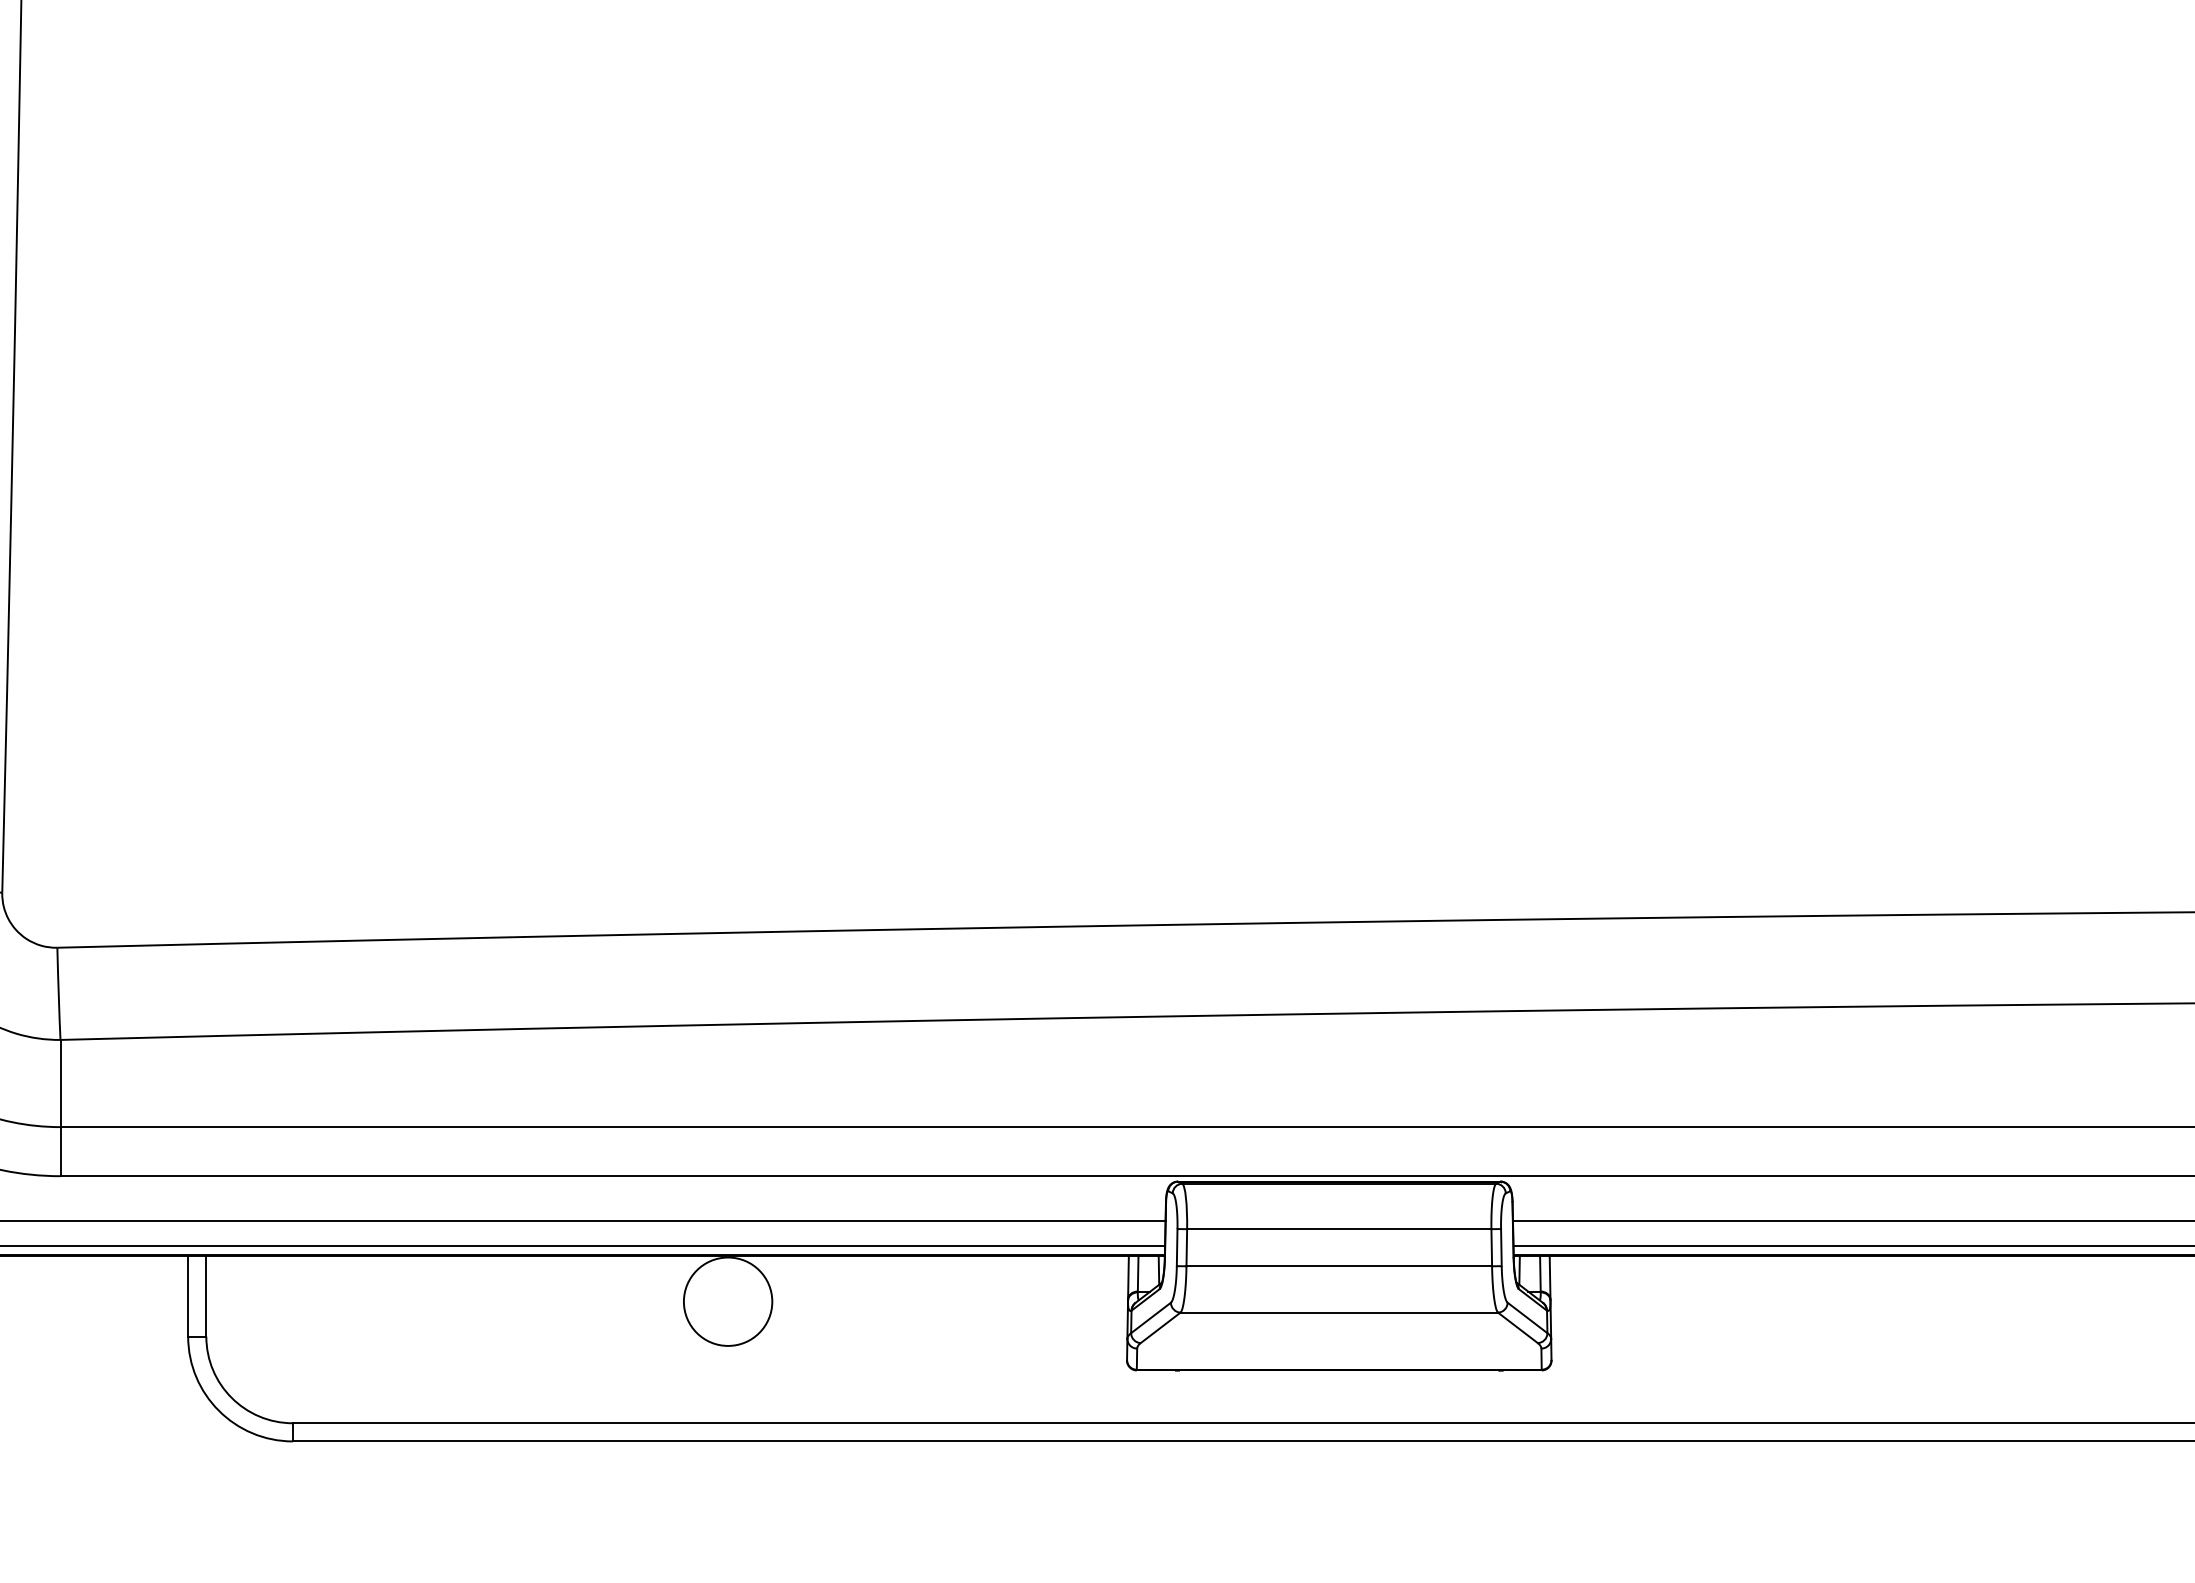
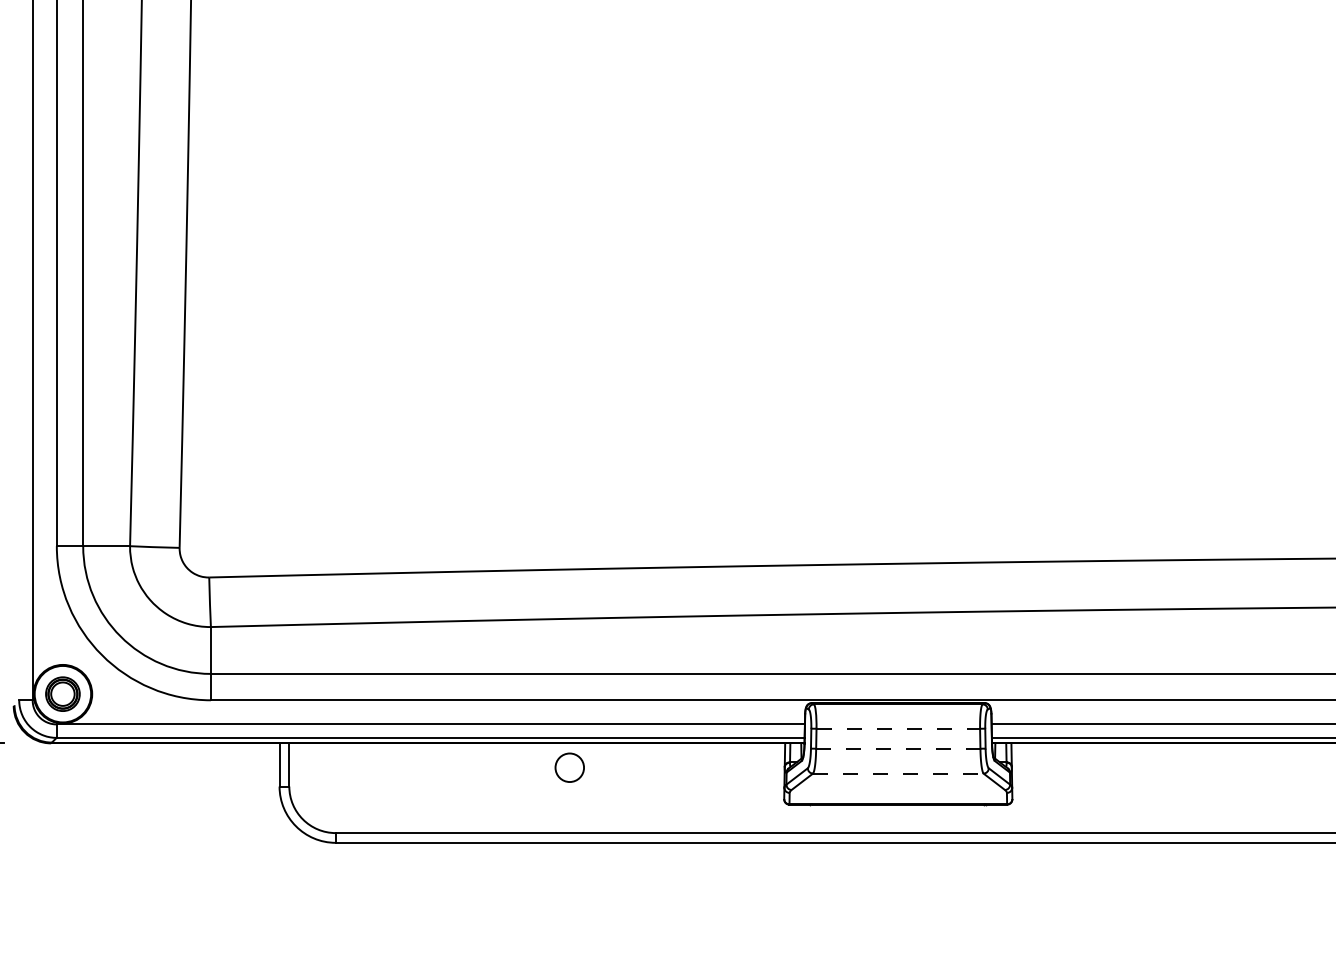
line: (1339, 1228) -> (898, 728), solid -> dashed
line: (1339, 1265) -> (898, 748), solid -> dashed
circle: (727, 1301) -> (569, 767), size x0.6
line: (1339, 1312) -> (898, 773), solid -> dashed

